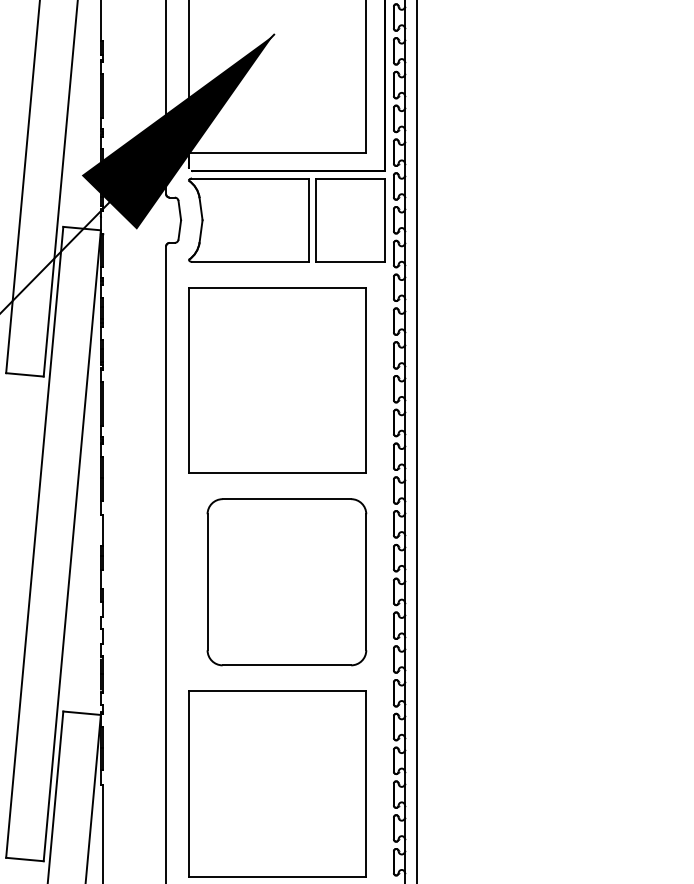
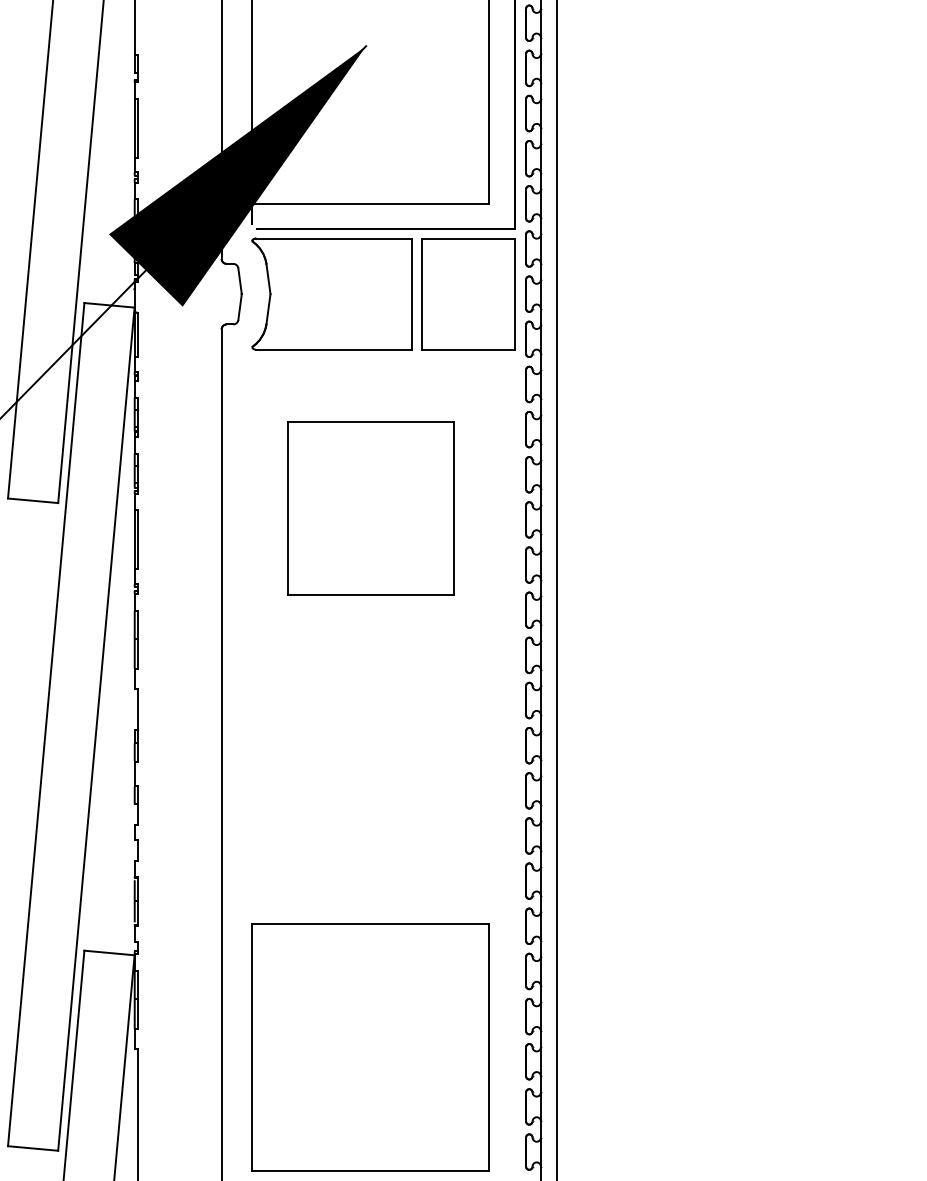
part: (277, 380) -> (370, 508), size x0.7
part: (286, 582) -> (382, 778), removed

